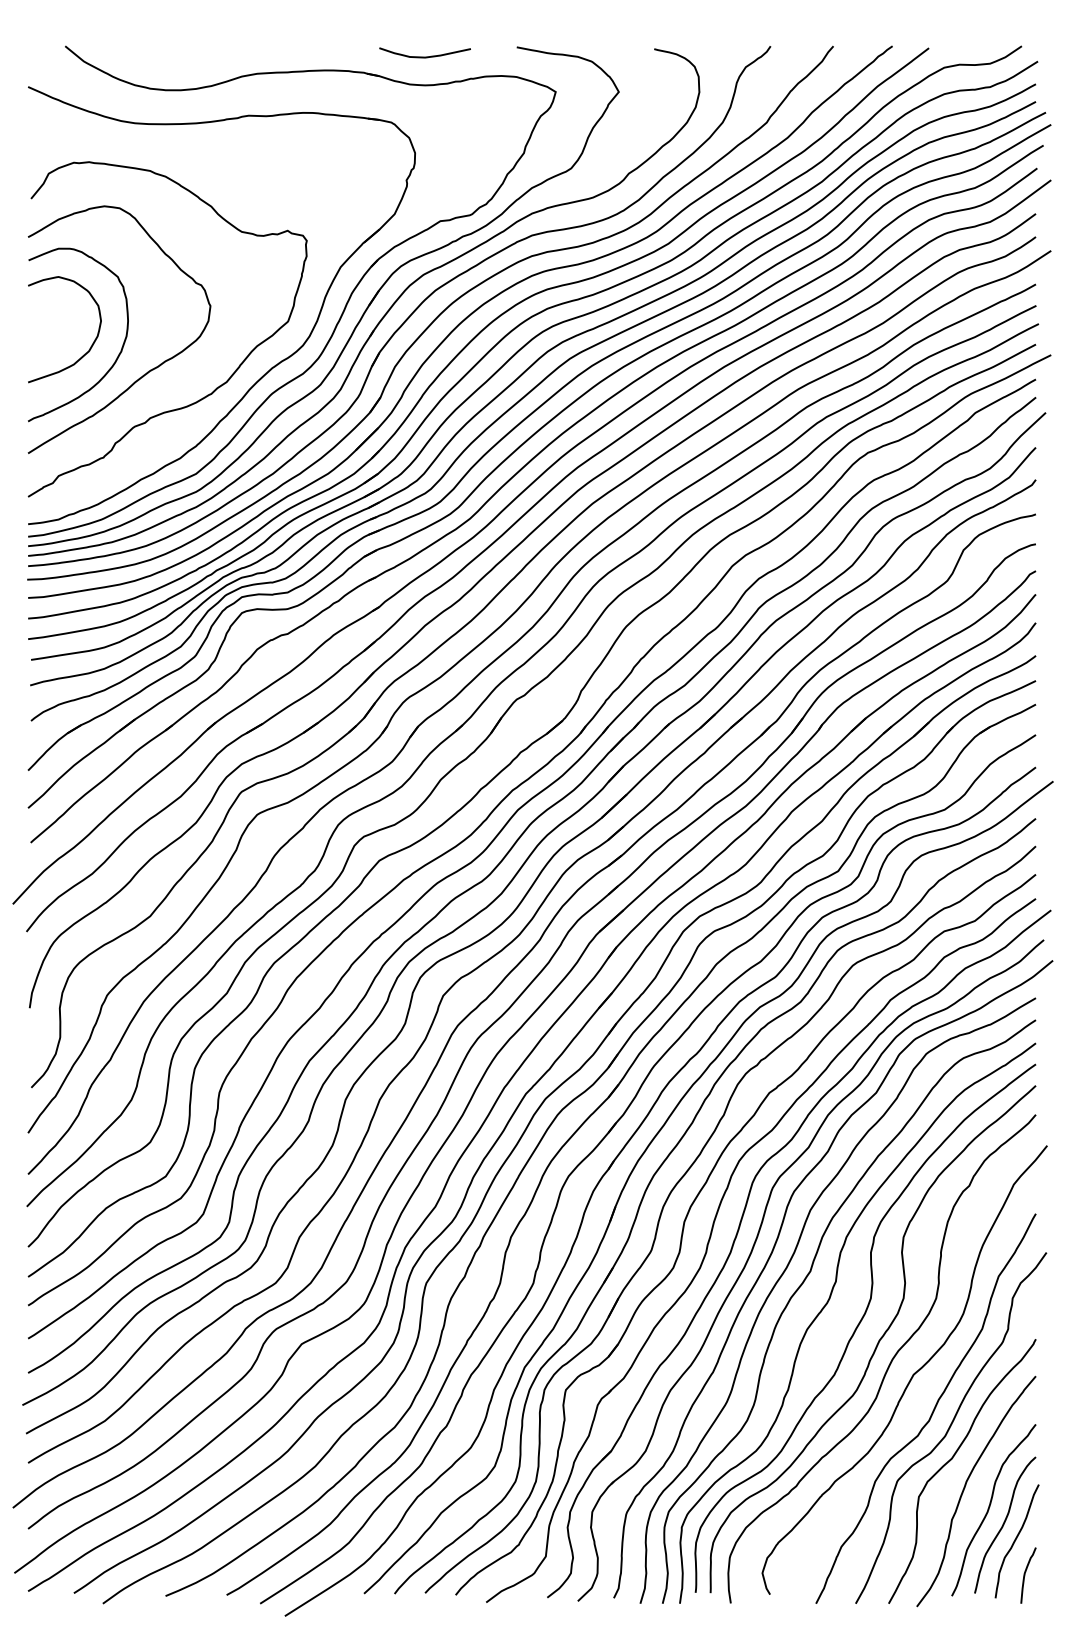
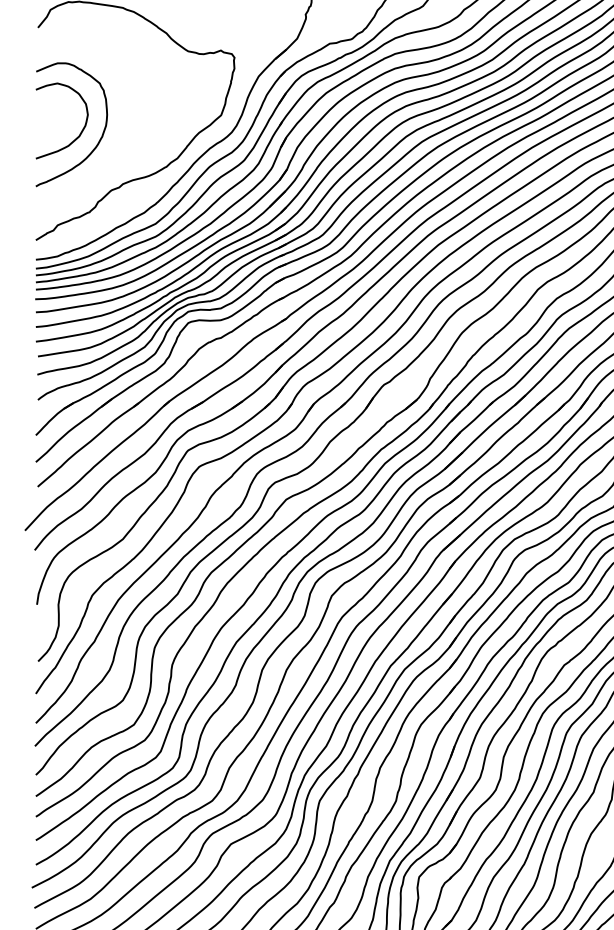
curve: (147, 371) -> (120, 150), removed

